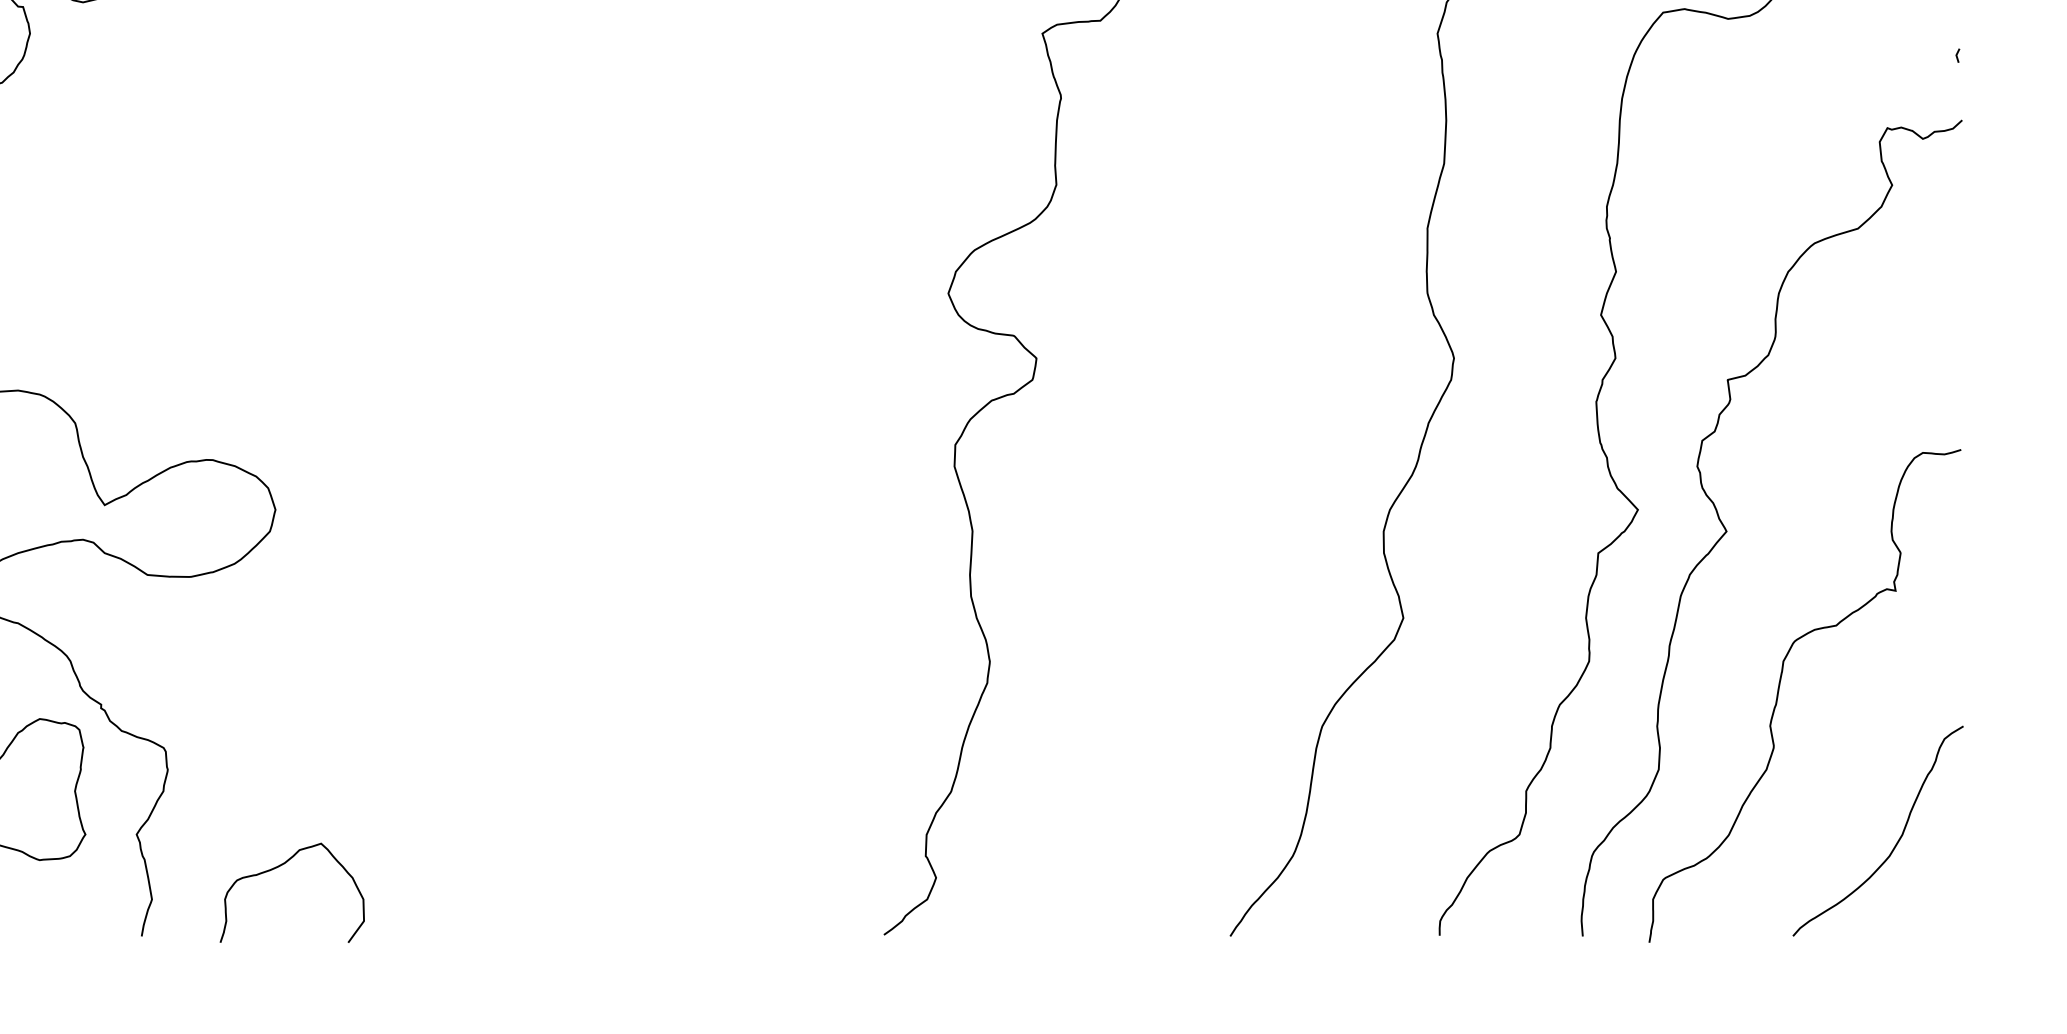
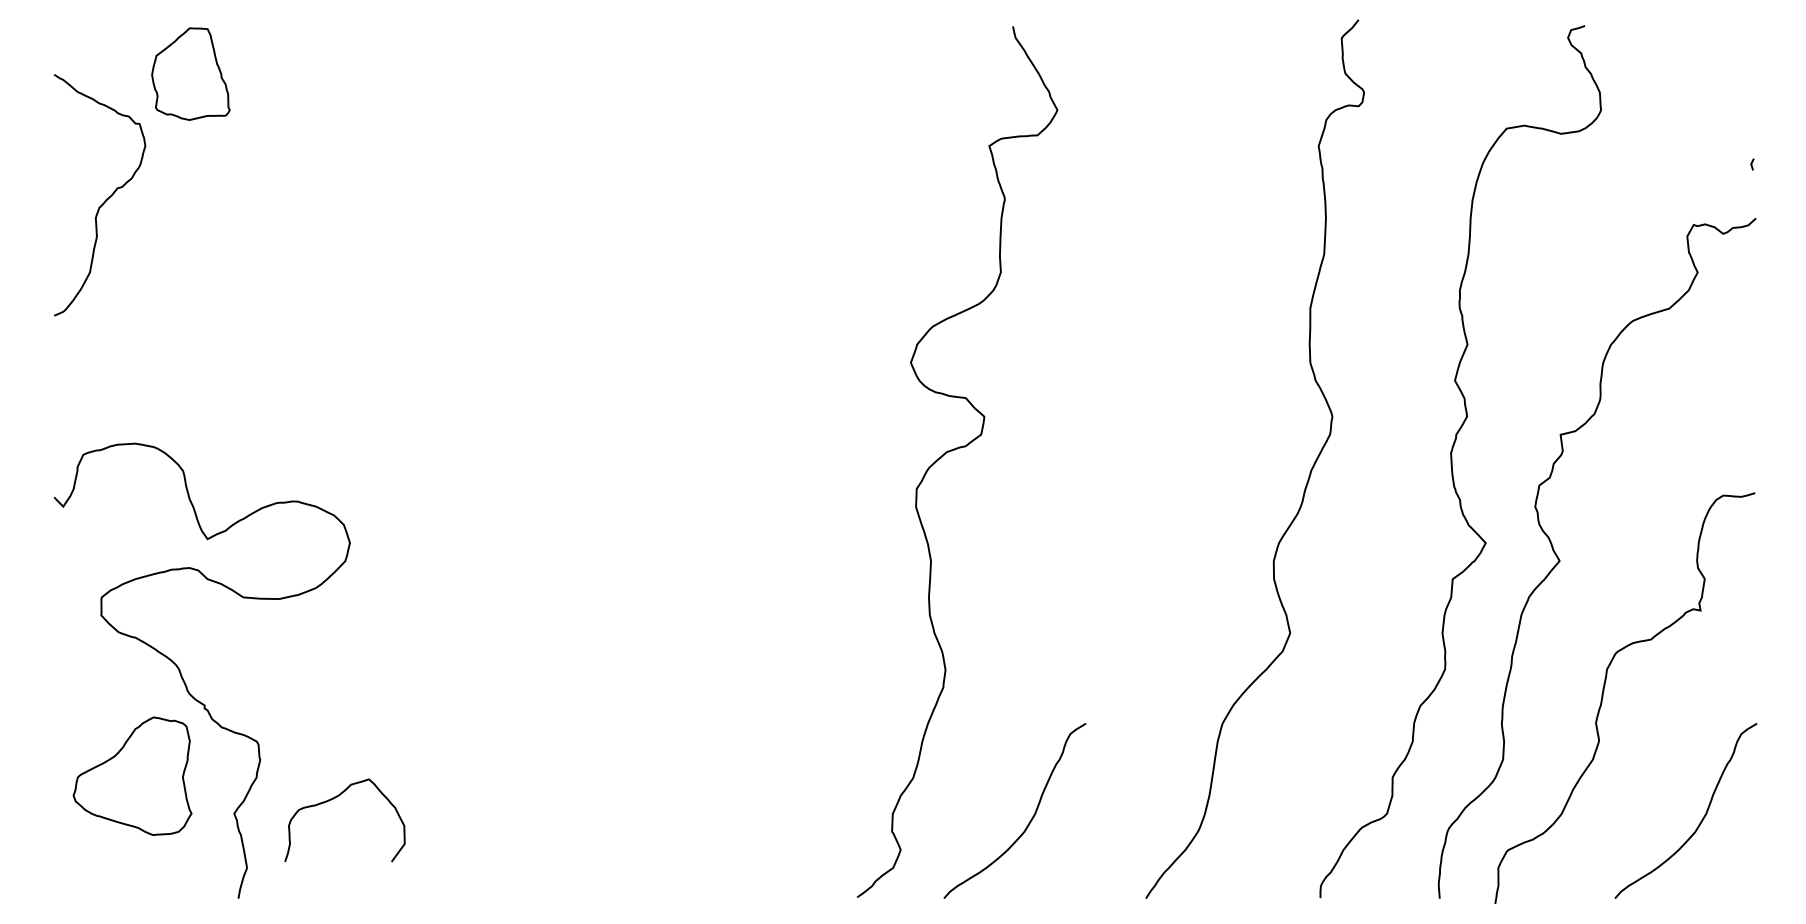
curve: (1091, 841) -> (1030, 819), added
curve: (278, 867) -> (333, 799), moved

